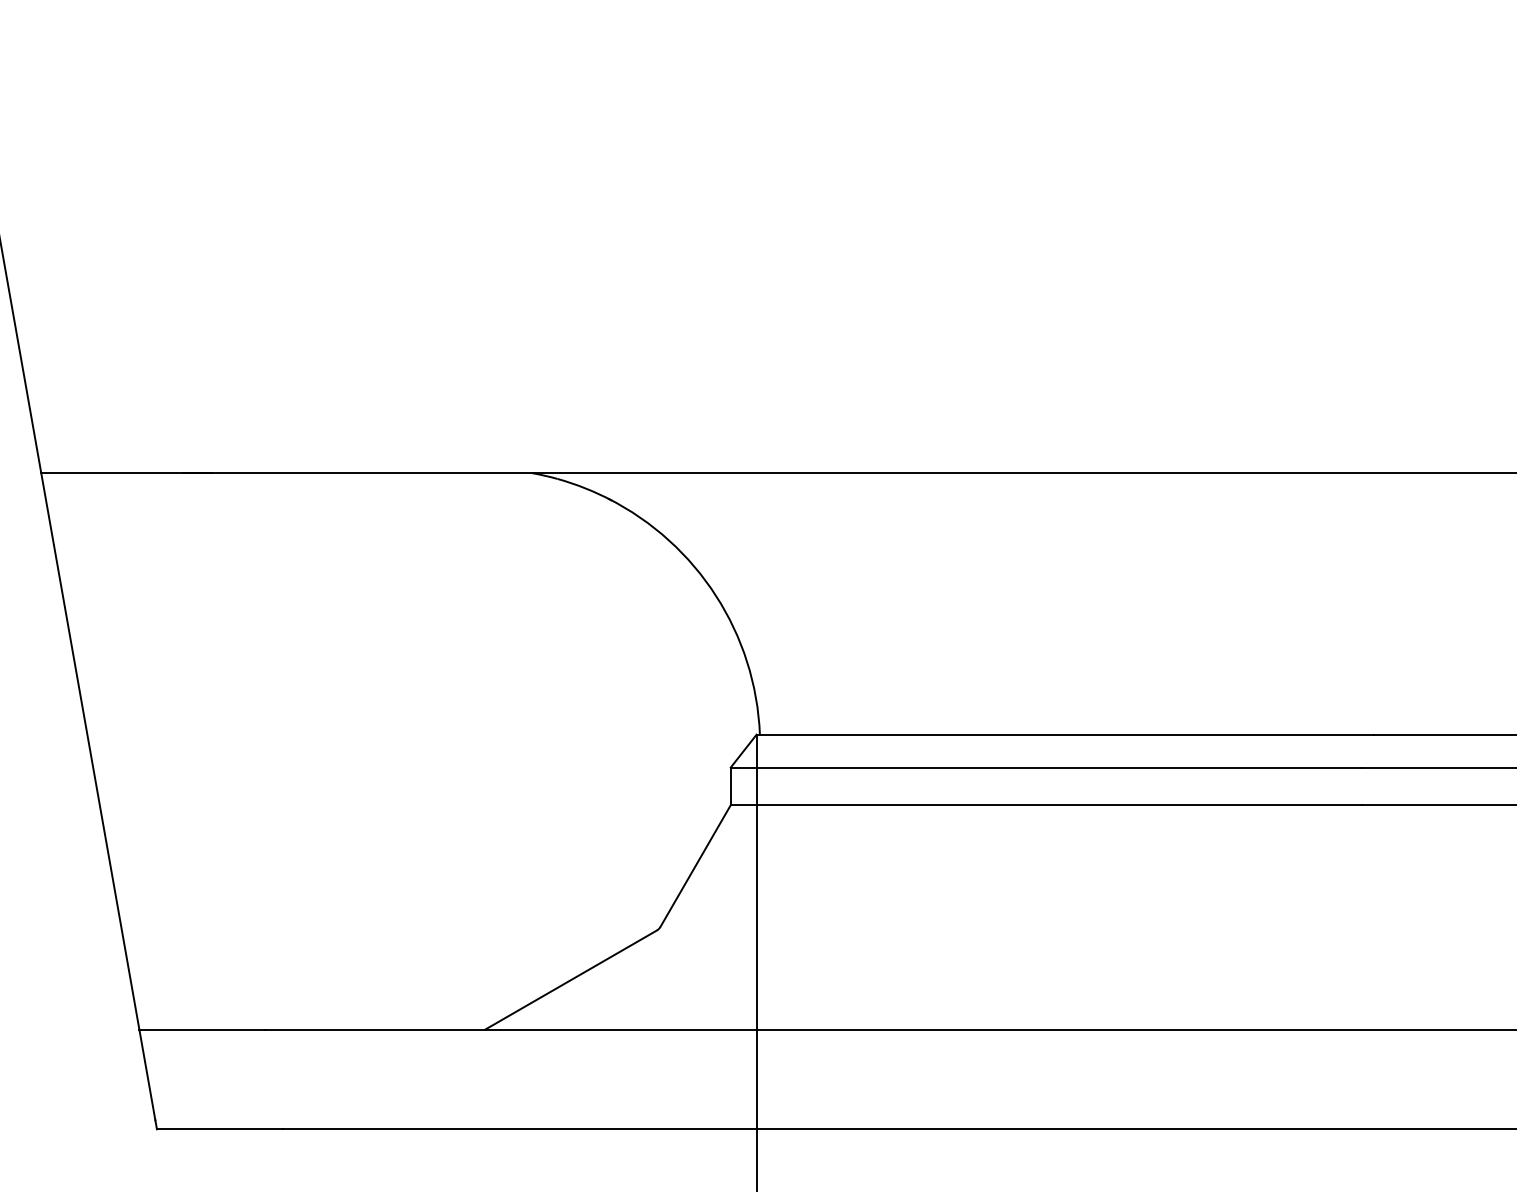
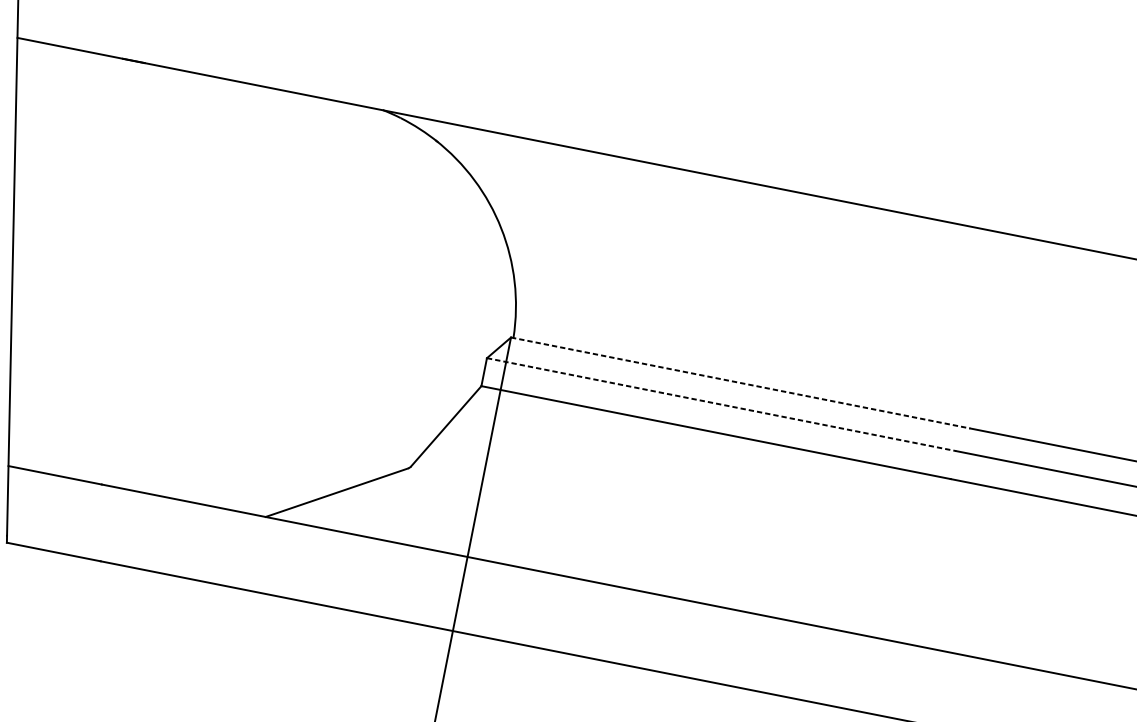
line: (1065, 734) -> (740, 382), solid -> dashed
line: (1046, 767) -> (721, 404), solid -> dashed

